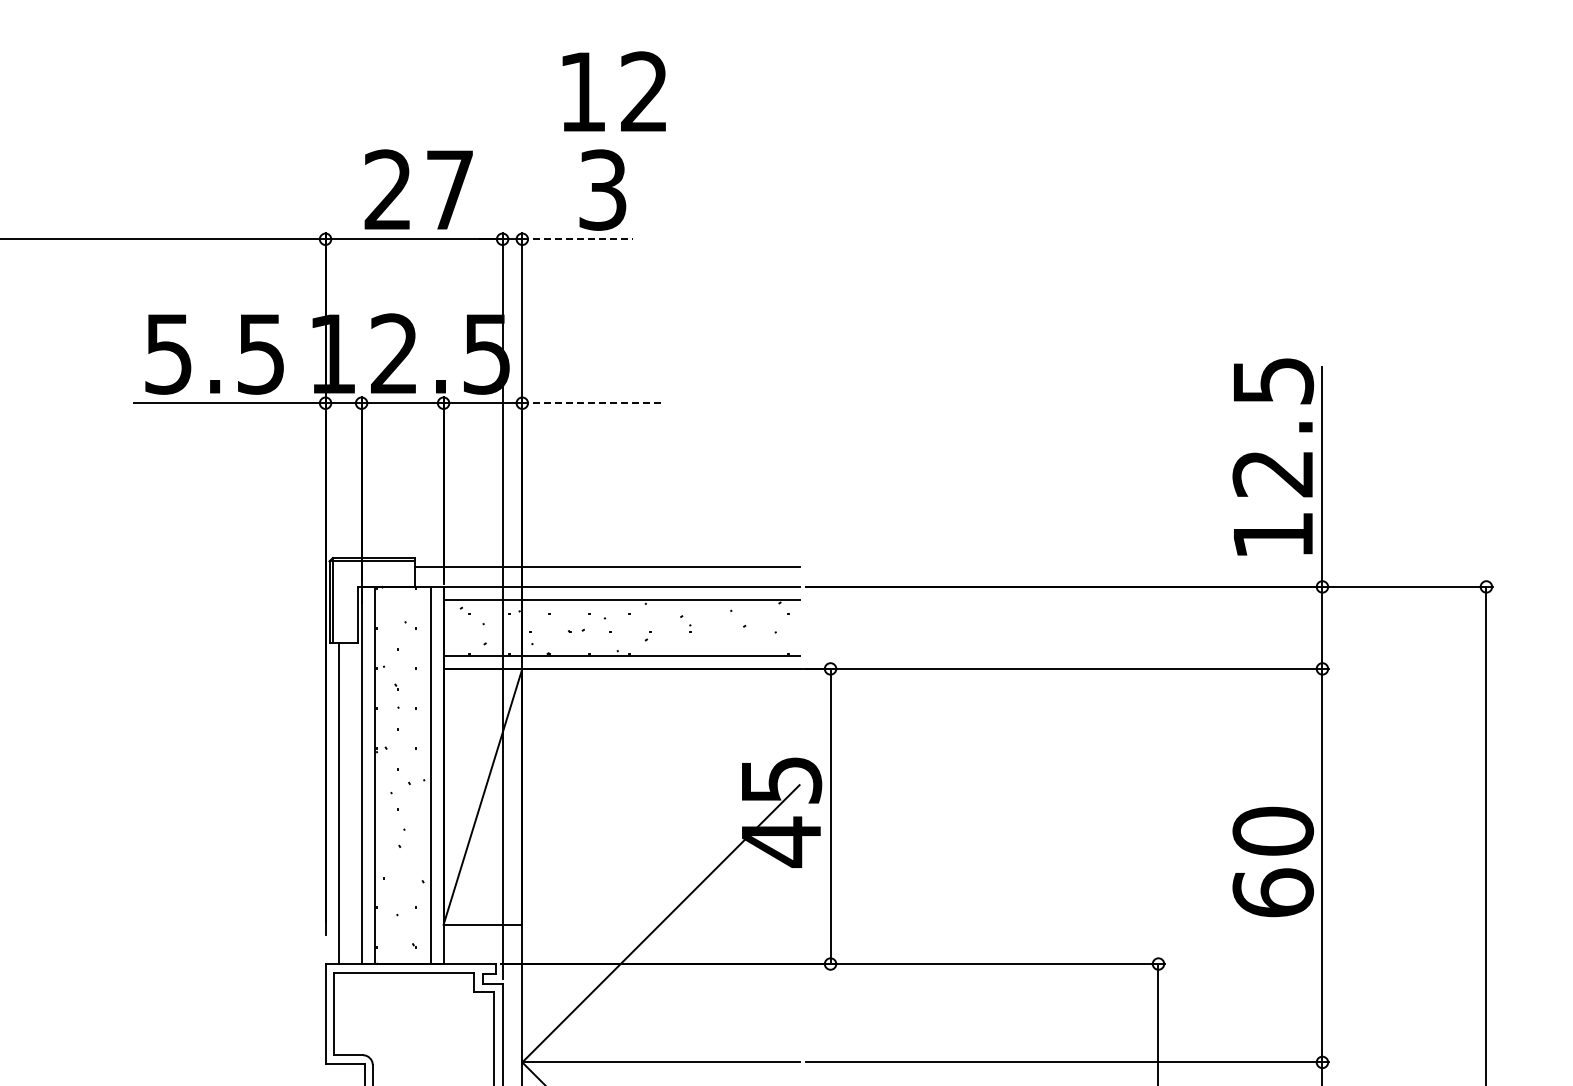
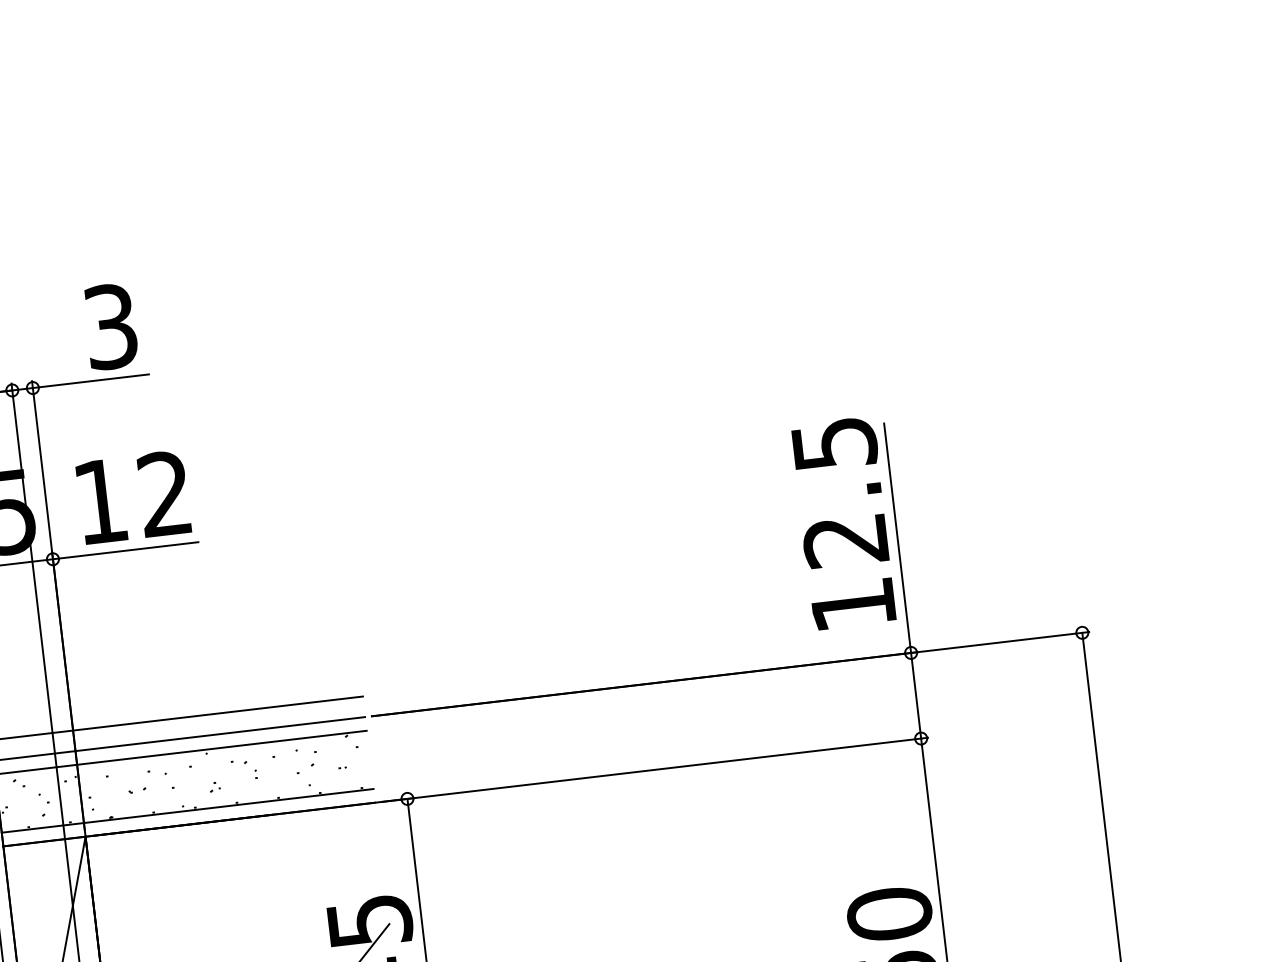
text: (613, 91) -> (132, 497), moved
line: (577, 239) -> (90, 381), dashed -> solid
line: (591, 403) -> (125, 551), dashed -> solid

